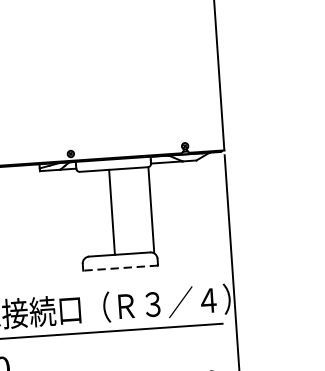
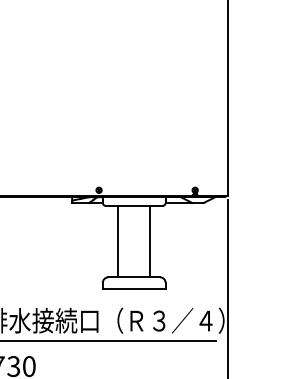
line: (151, 209) -> (150, 241), moved
line: (112, 212) -> (118, 241), moved
line: (119, 267) -> (133, 288), dashed -> solid

